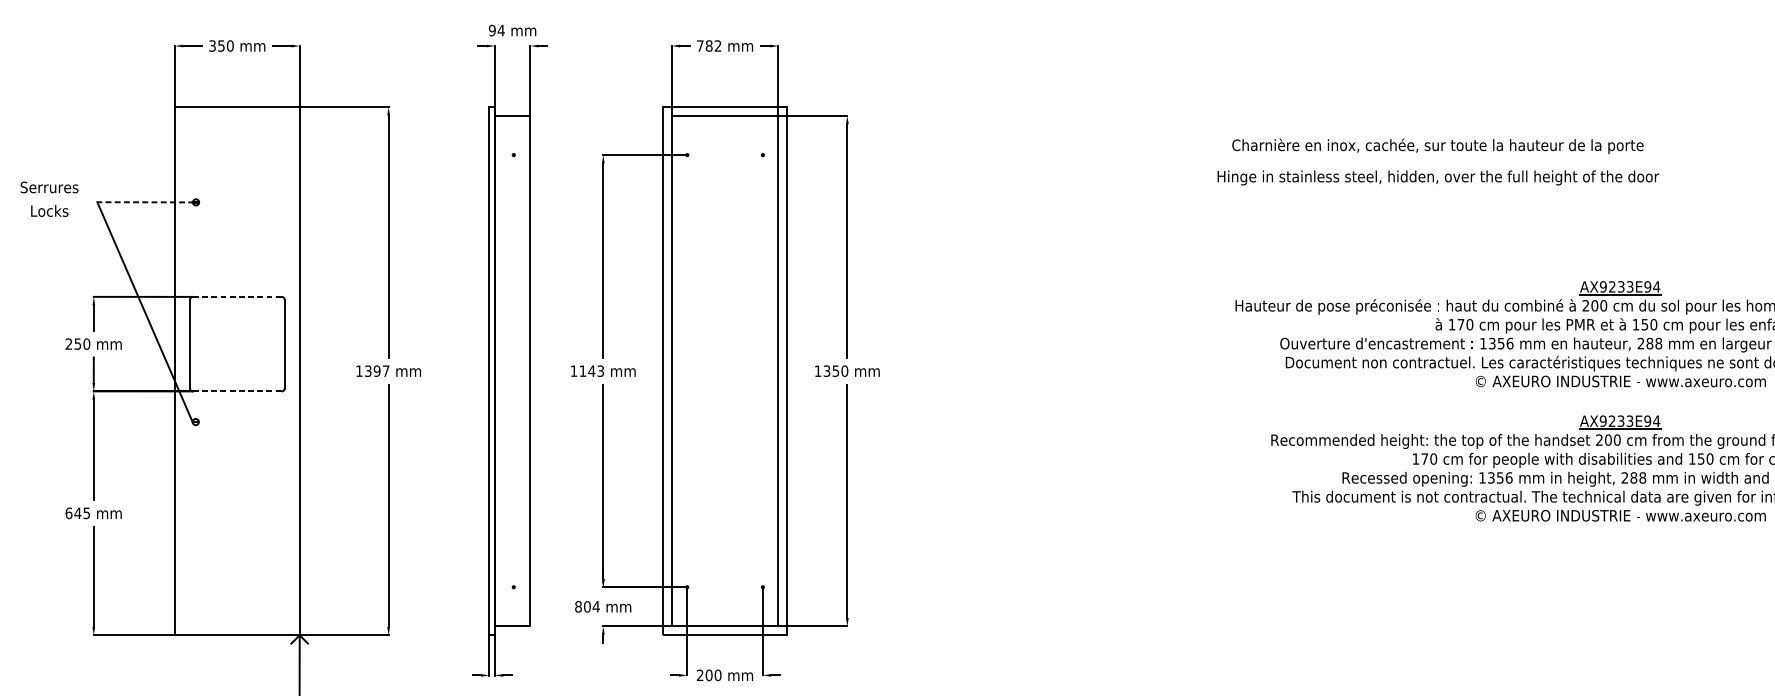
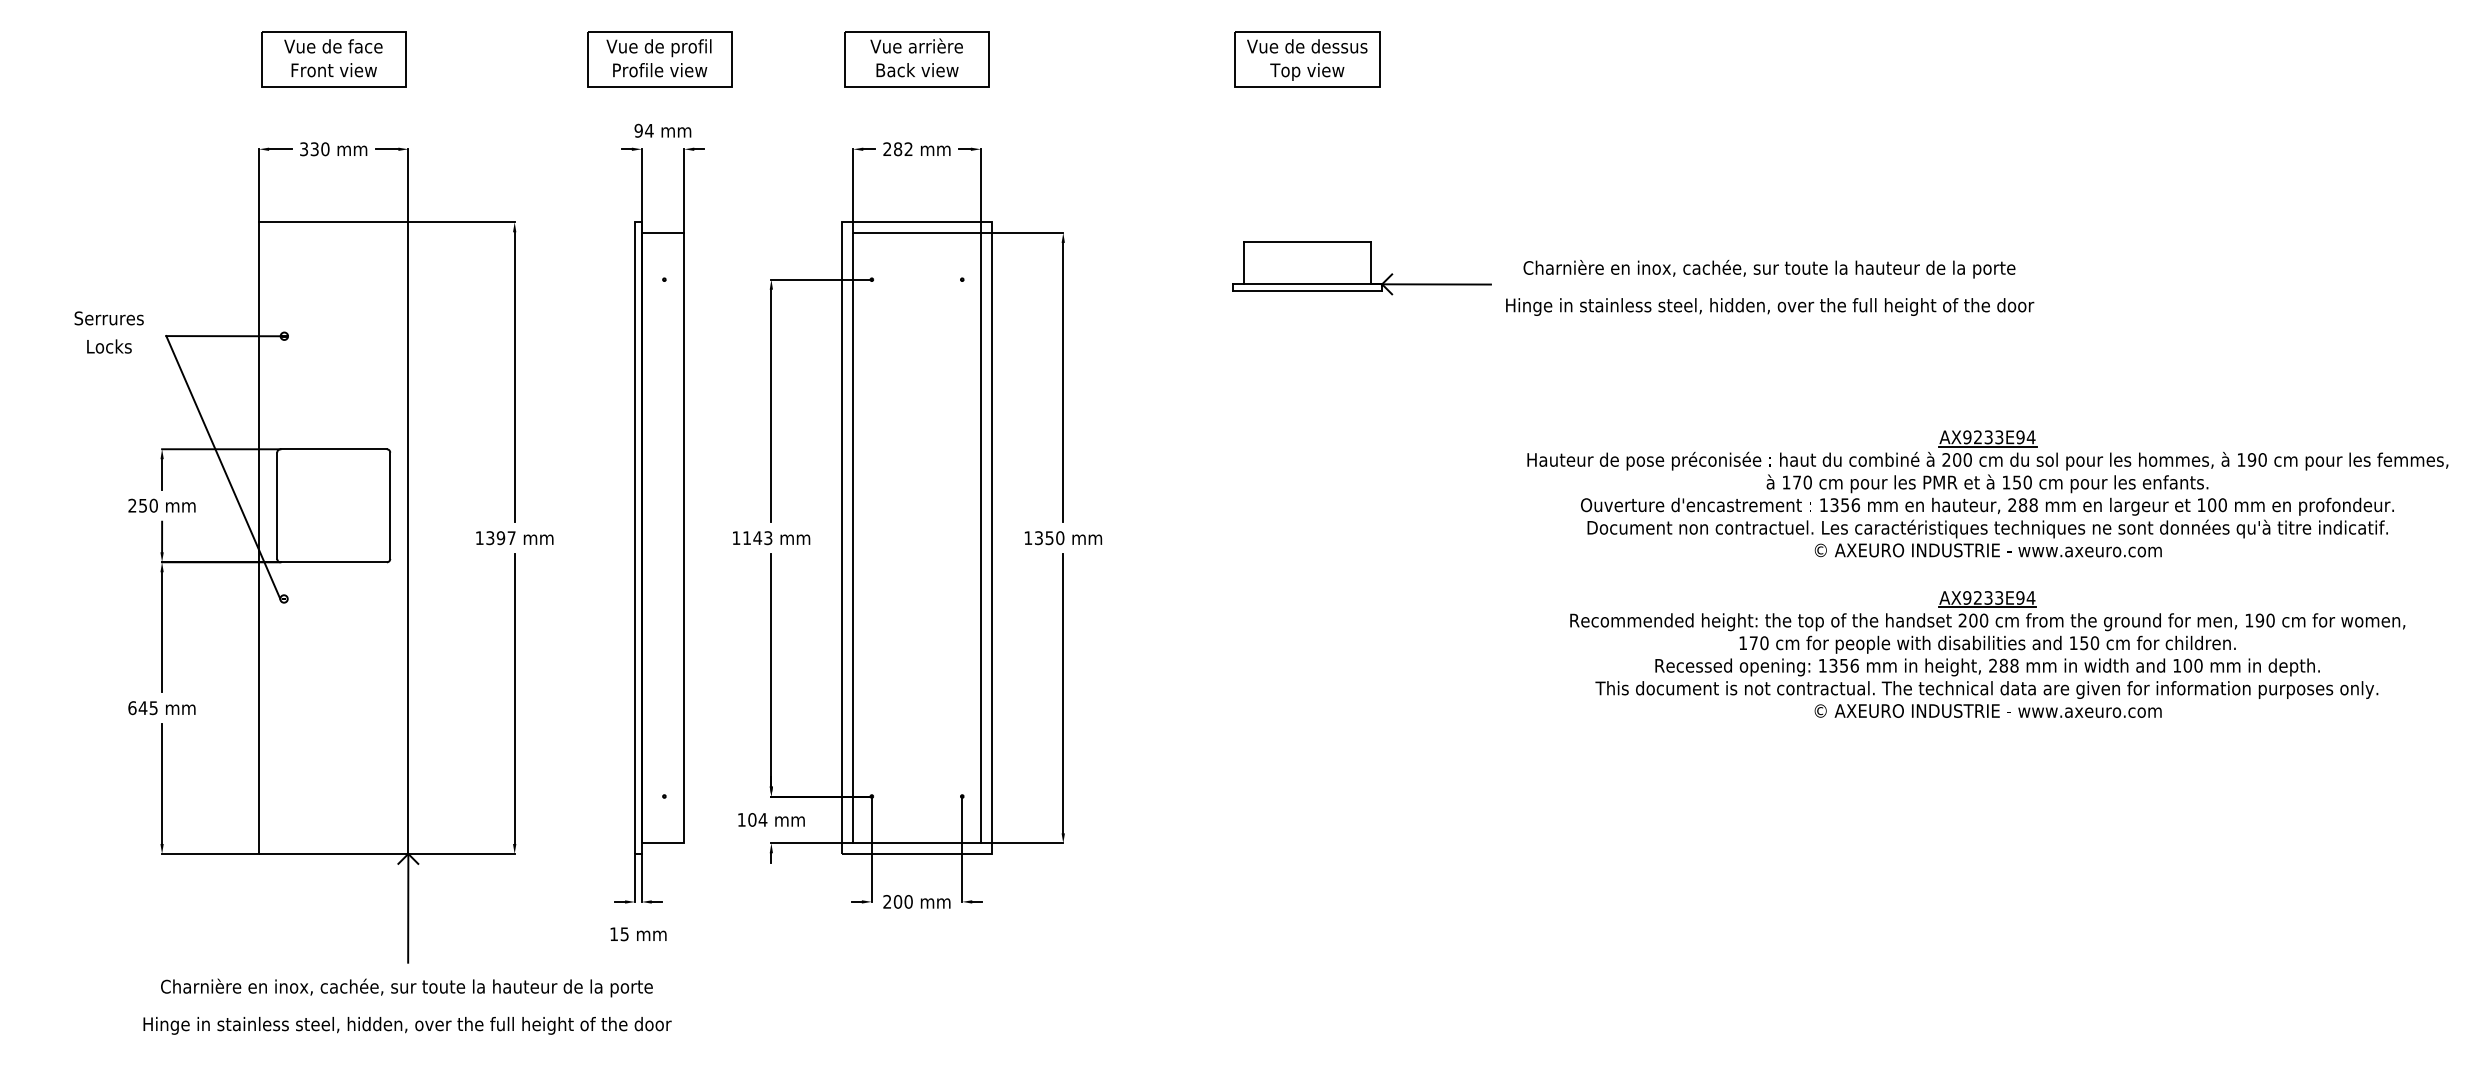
text: (221, 45) -> (314, 148), 350 -> 330
text: (700, 45) -> (887, 148), 782 -> 282
part: (1096, 145) -> (1361, 268), added
line: (145, 202) -> (224, 336), dashed -> solid
line: (237, 297) -> (334, 449), dashed -> solid
line: (237, 391) -> (334, 562), dashed -> solid
text: (578, 606) -> (741, 819), 804 -> 104

